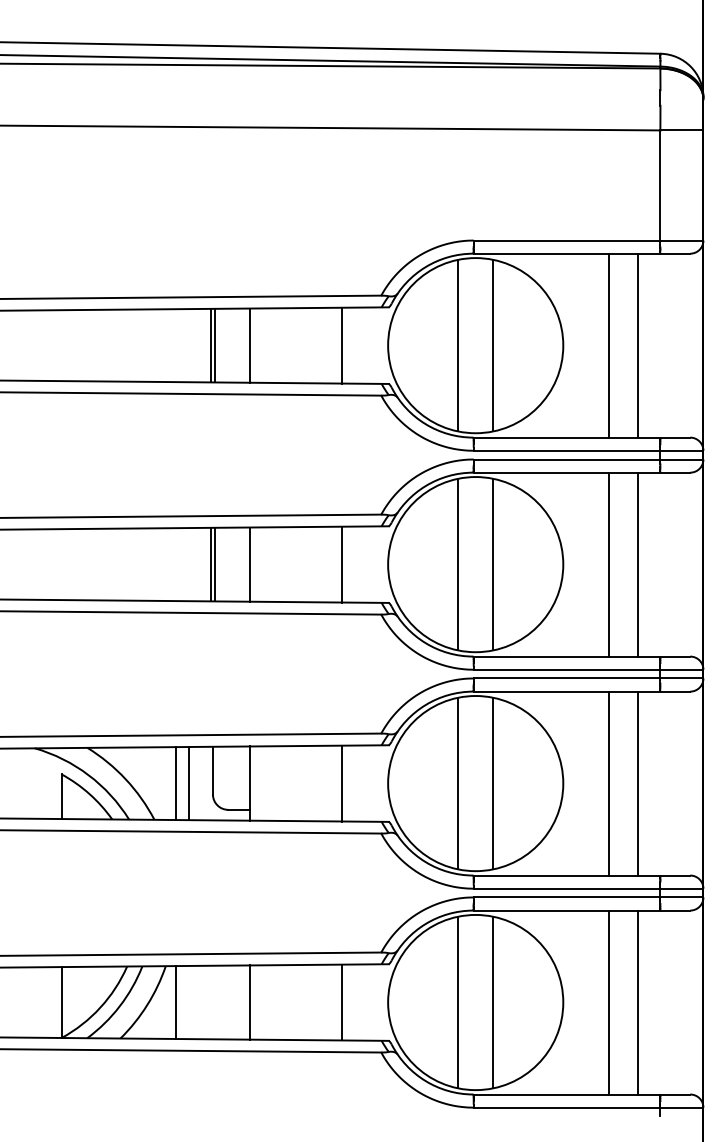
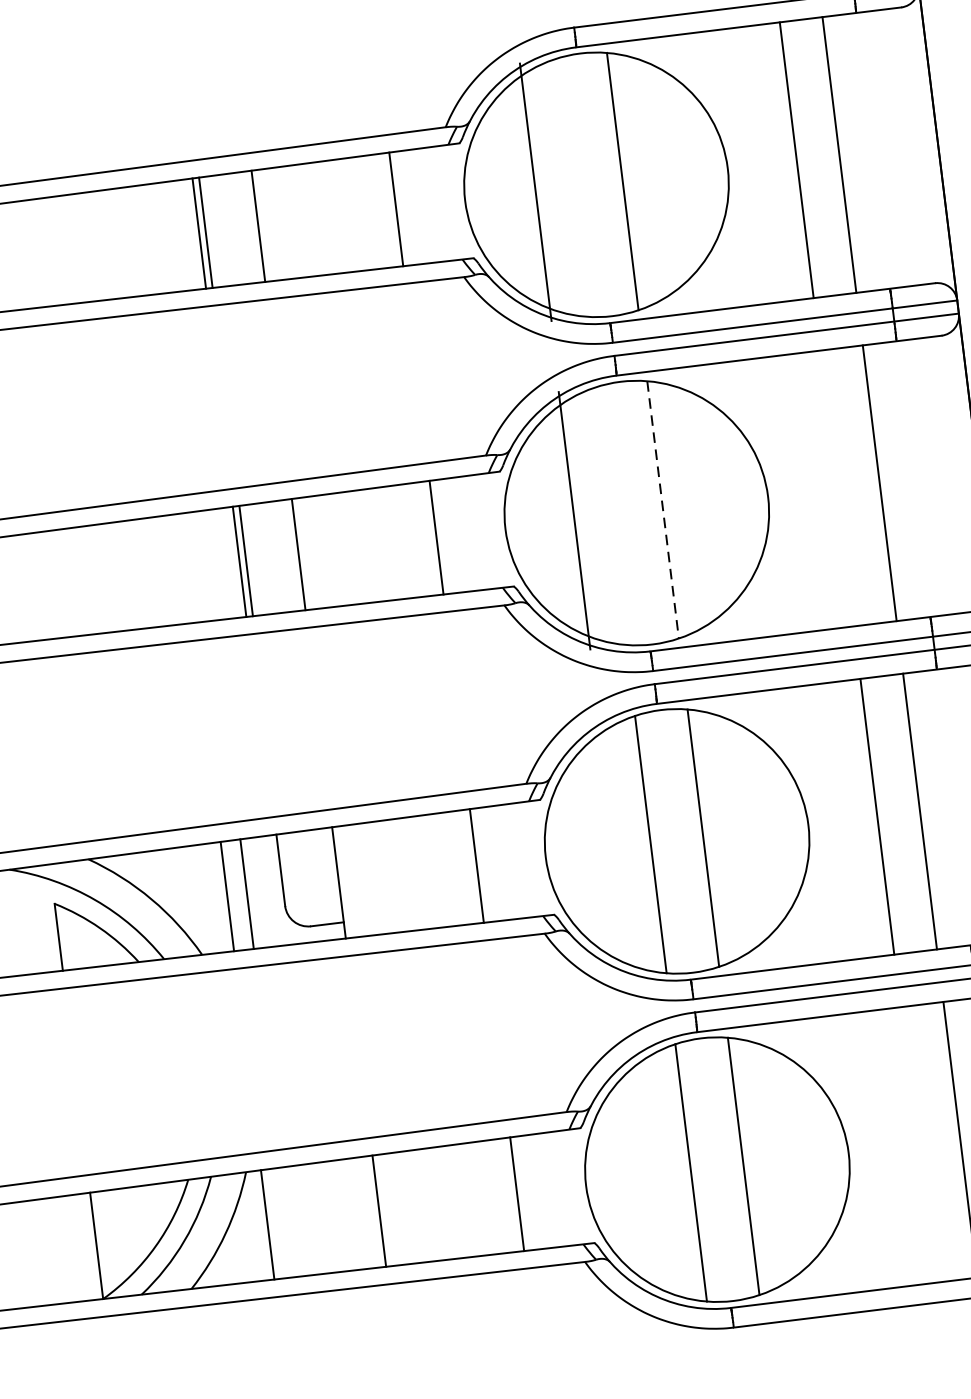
line: (458, 345) -> (536, 191), moved
line: (458, 564) -> (574, 520), moved
line: (493, 564) -> (663, 509), solid -> dashed
line: (609, 564) -> (837, 488), removed
line: (609, 1002) -> (917, 1144), removed

